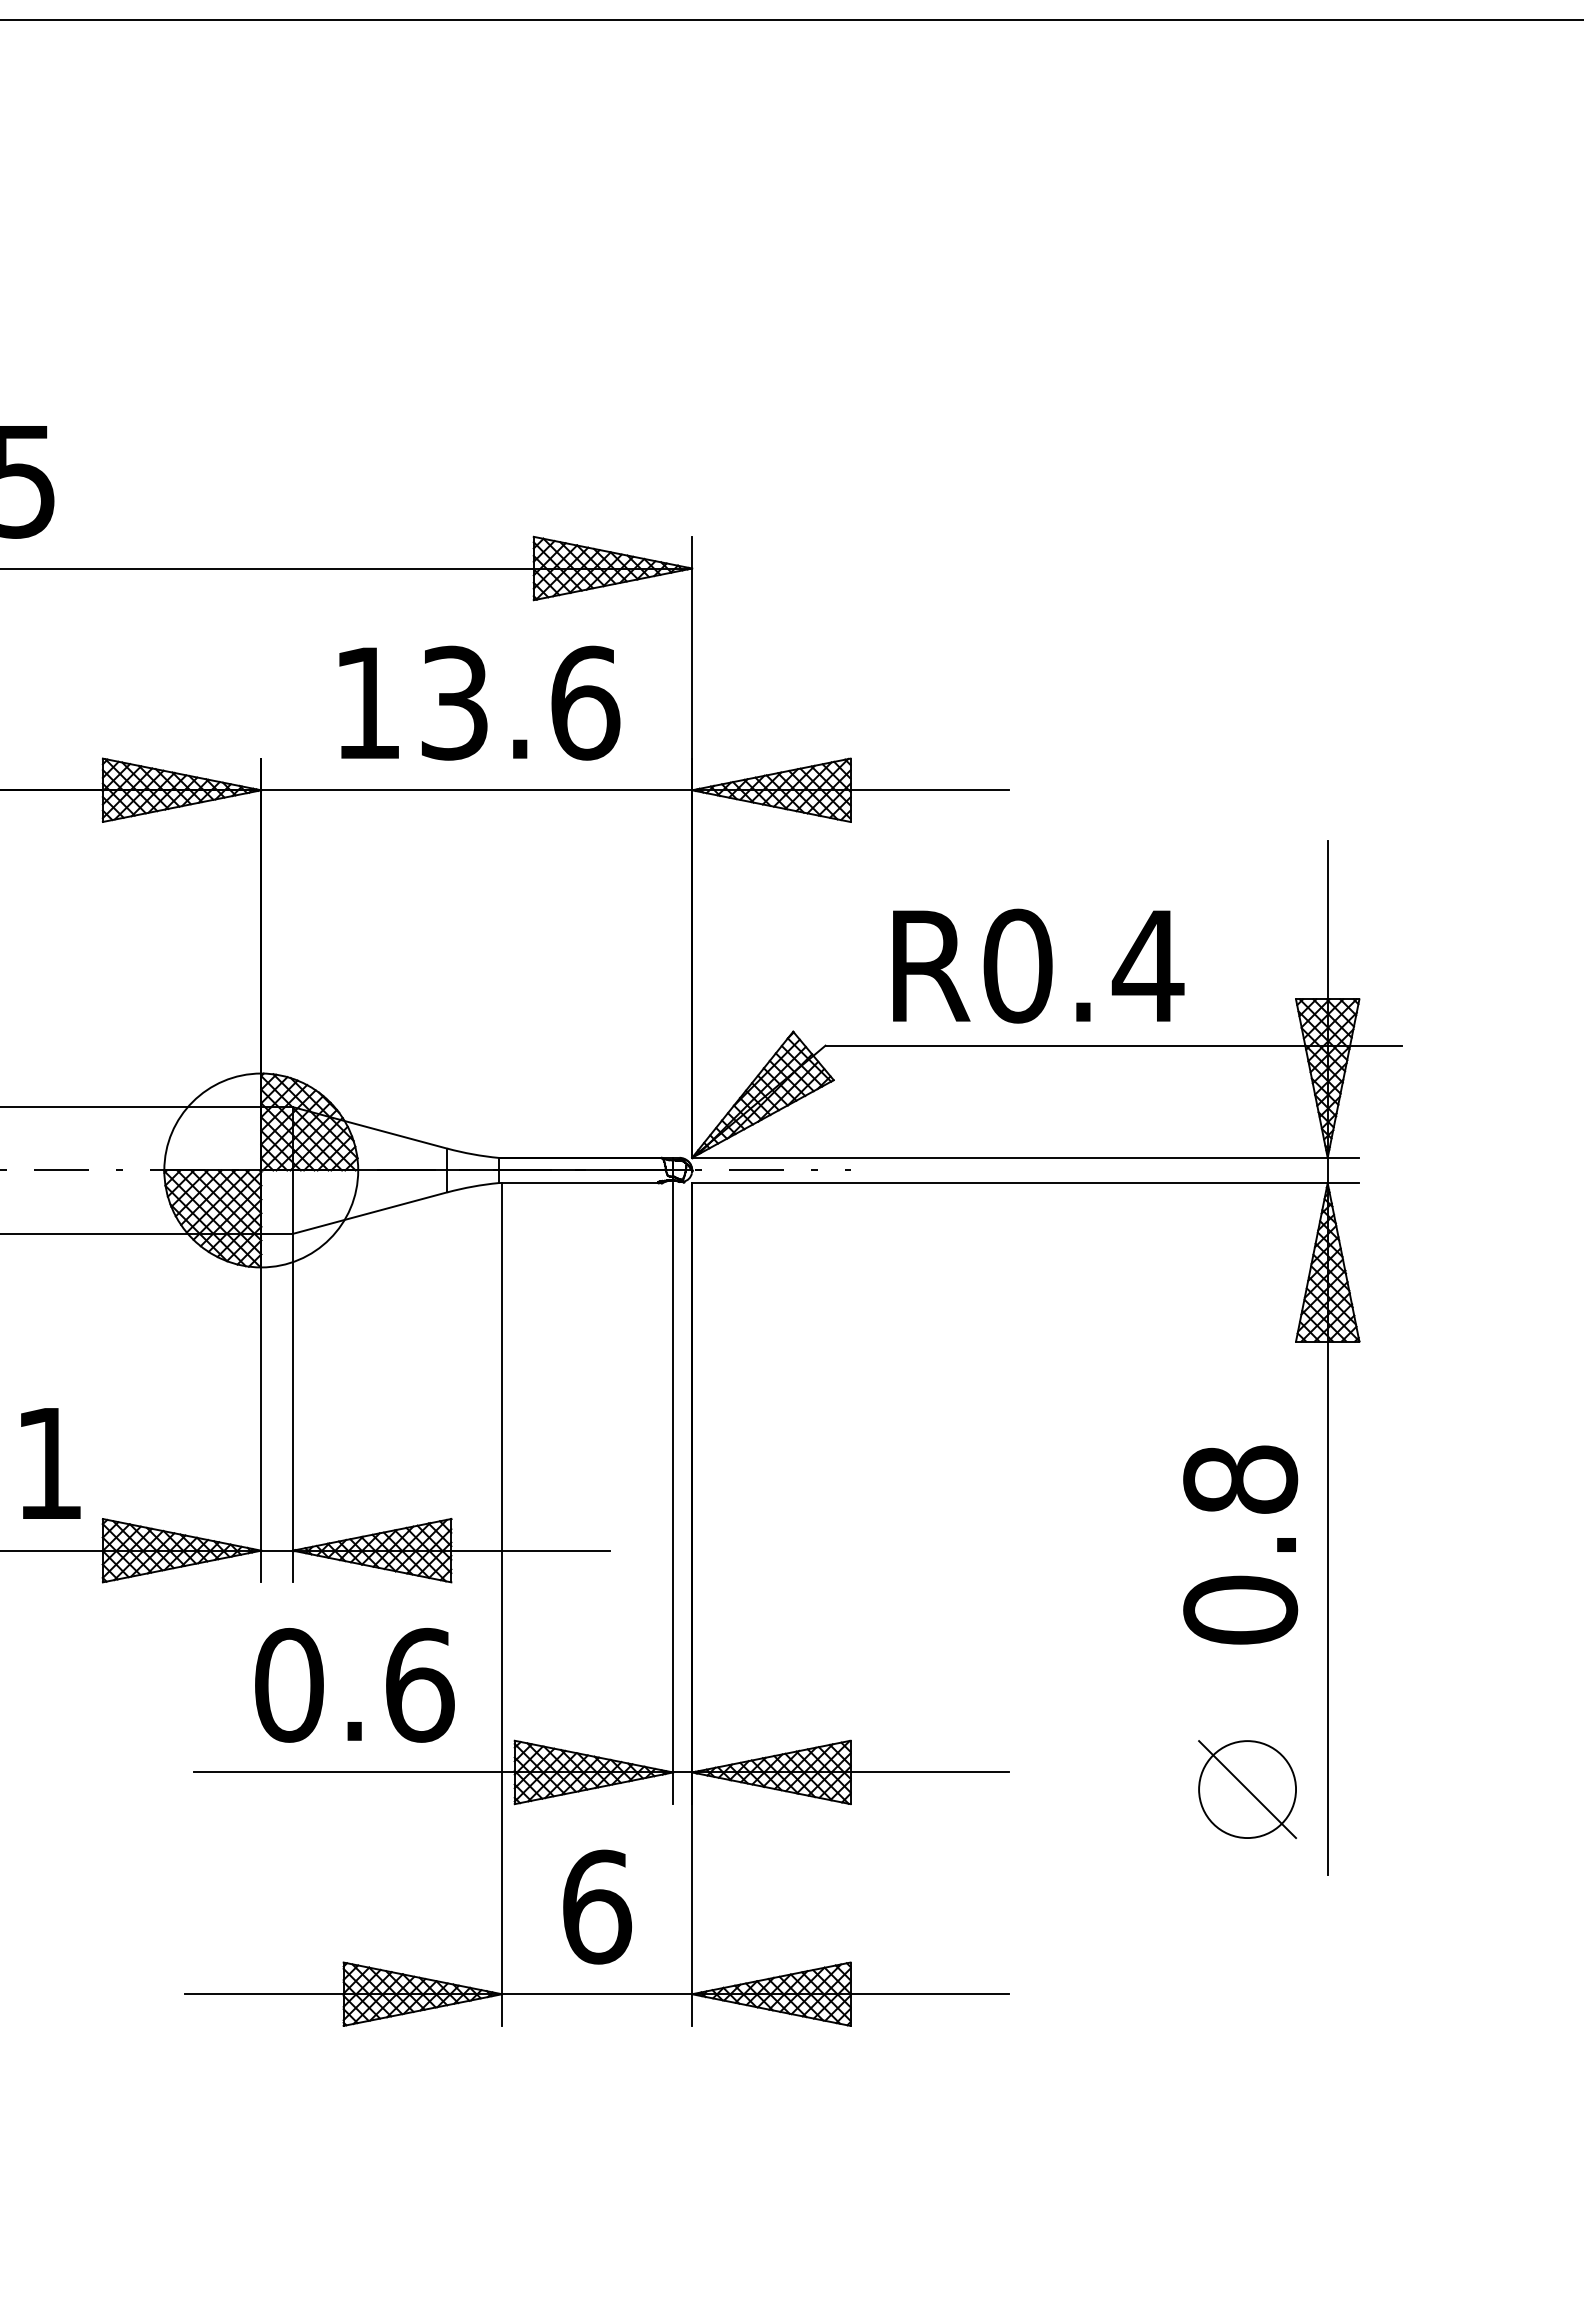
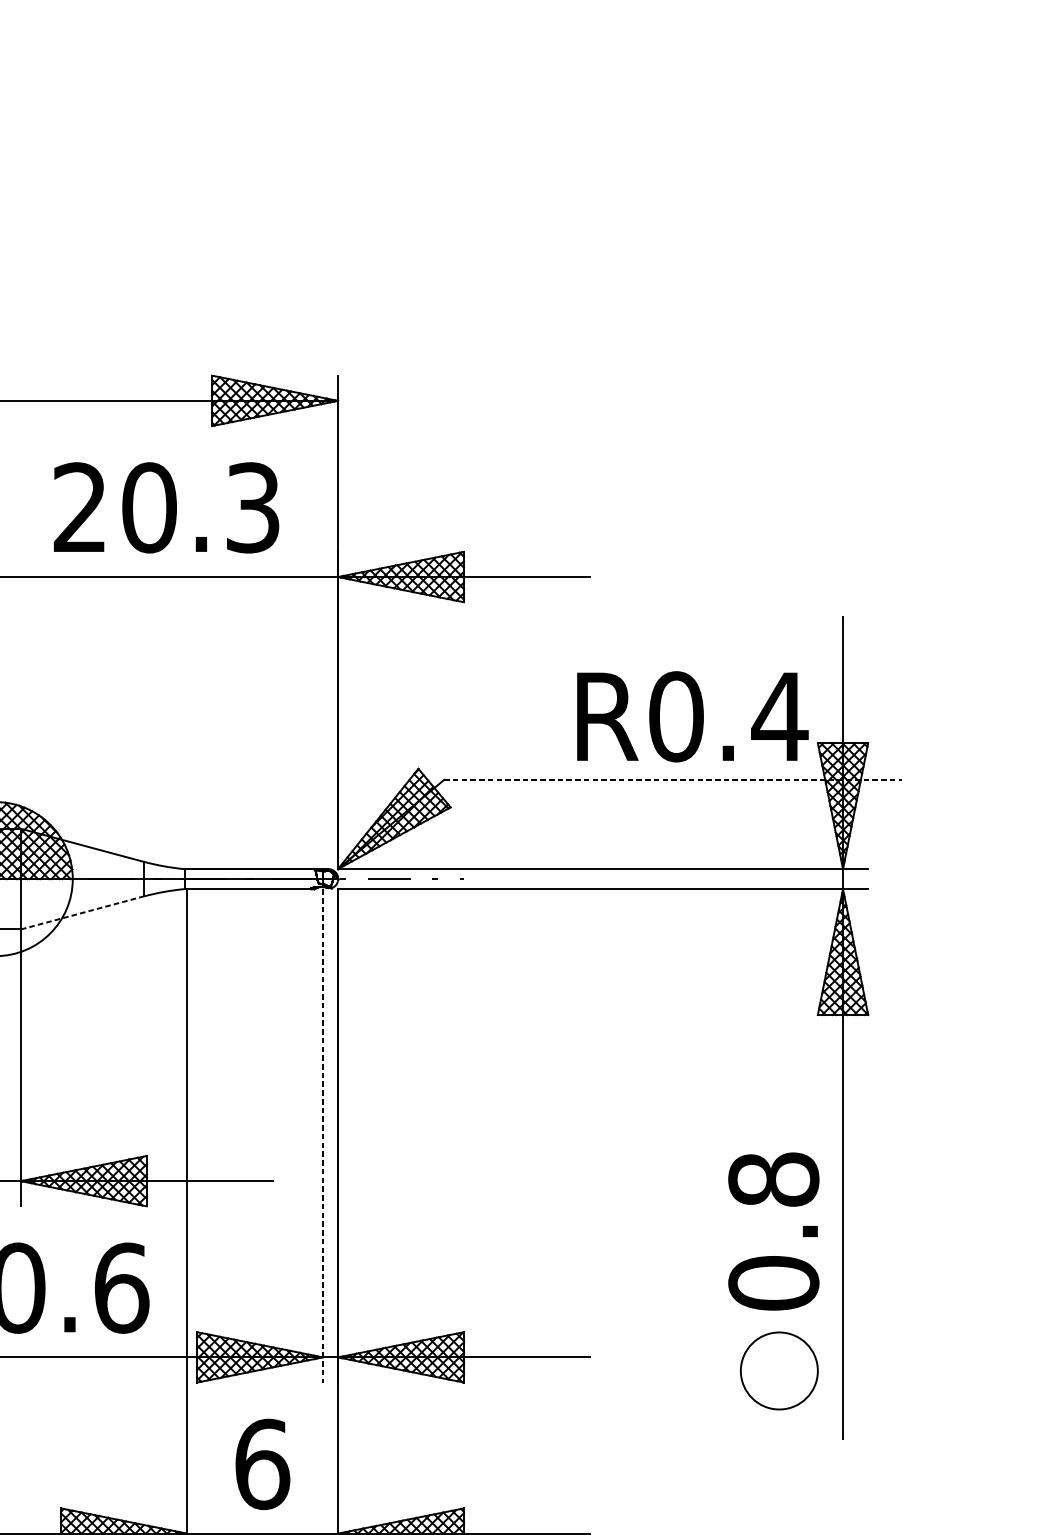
text: (477, 702) -> (167, 507), 13.6 -> 20.3
text: (1038, 965) -> (692, 716), moved
line: (1114, 1045) -> (673, 779), solid -> dashed
line: (370, 1213) -> (82, 913), solid -> dashed
line: (673, 1494) -> (323, 1136), solid -> dashed
text: (1240, 1544) -> (773, 1231), moved
line: (1247, 1789) -> (779, 1370), removed

